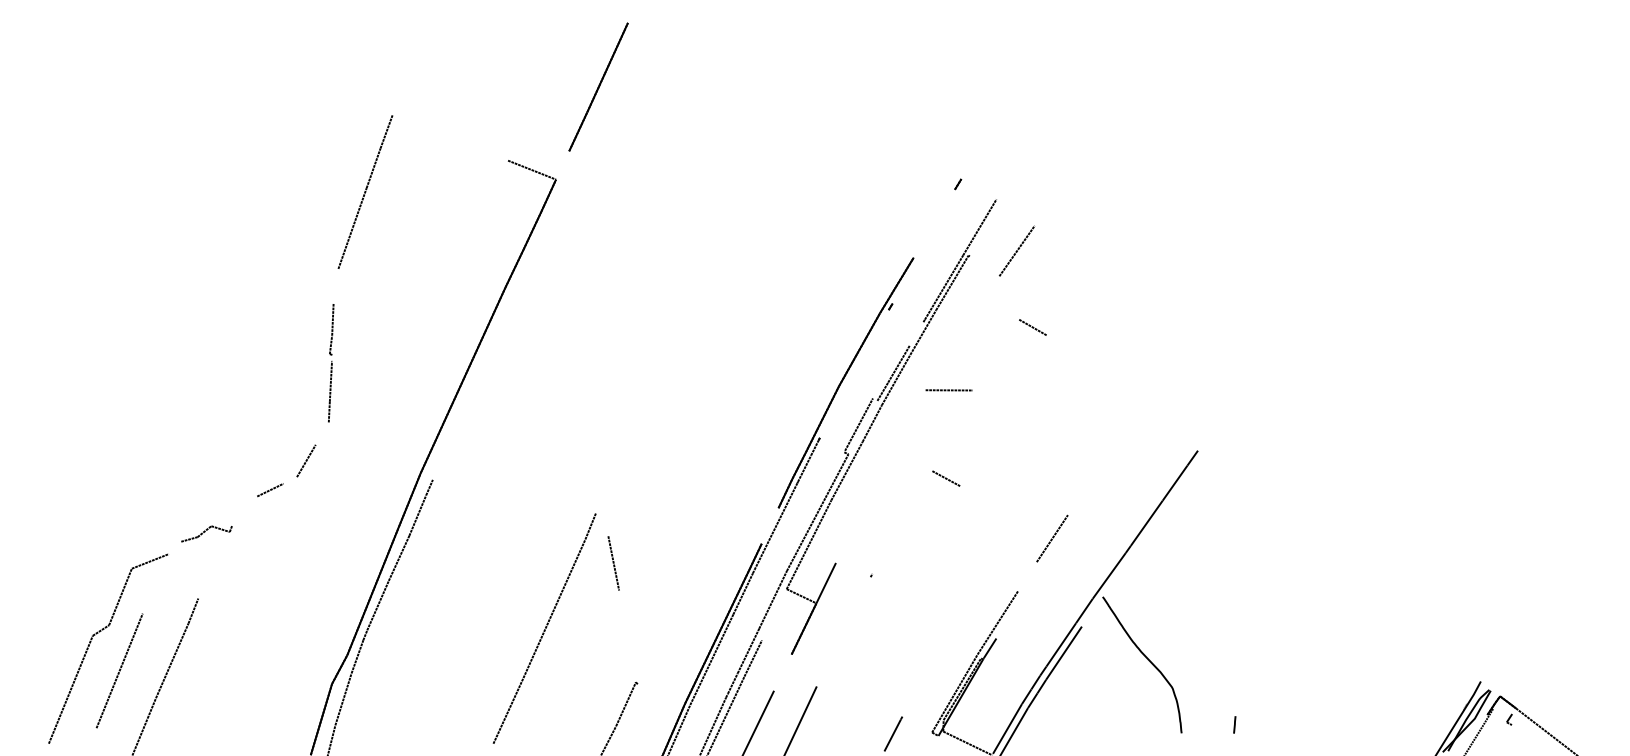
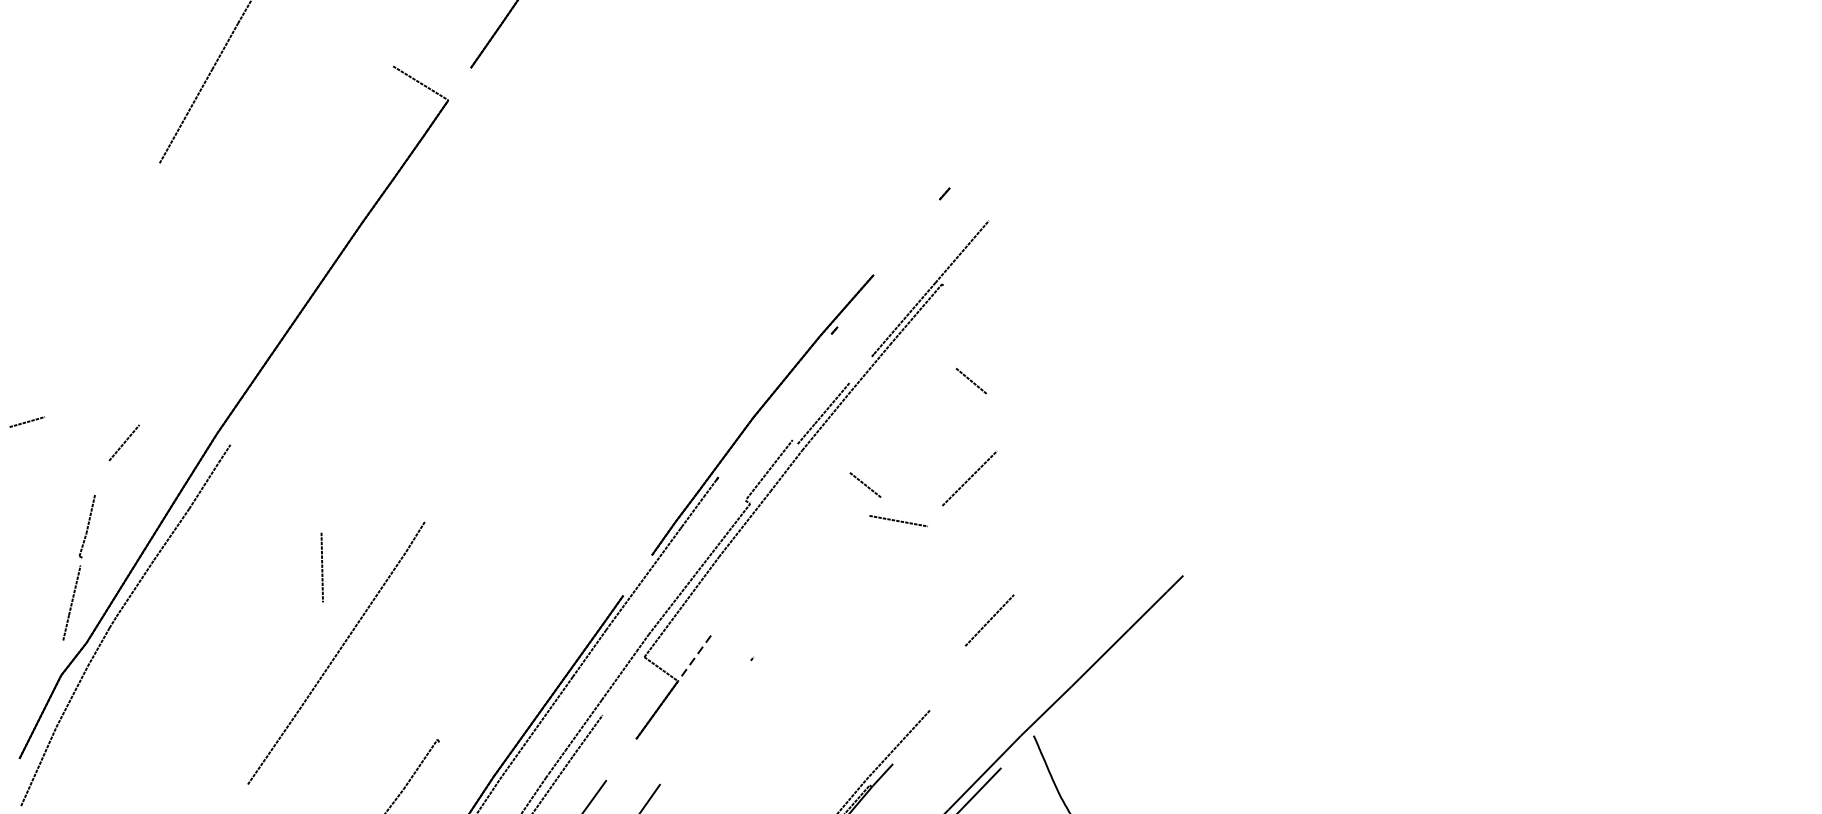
line: (1017, 250) -> (970, 477), moved
line: (1032, 327) -> (970, 381), moved
part: (331, 363) -> (79, 568), moved
line: (948, 390) -> (897, 521), moved
line: (306, 460) -> (124, 442), moved
line: (946, 478) -> (865, 484), moved
line: (1052, 538) -> (989, 620), moved
line: (613, 563) -> (321, 567), moved
line: (826, 583) -> (694, 658), solid -> dashed

